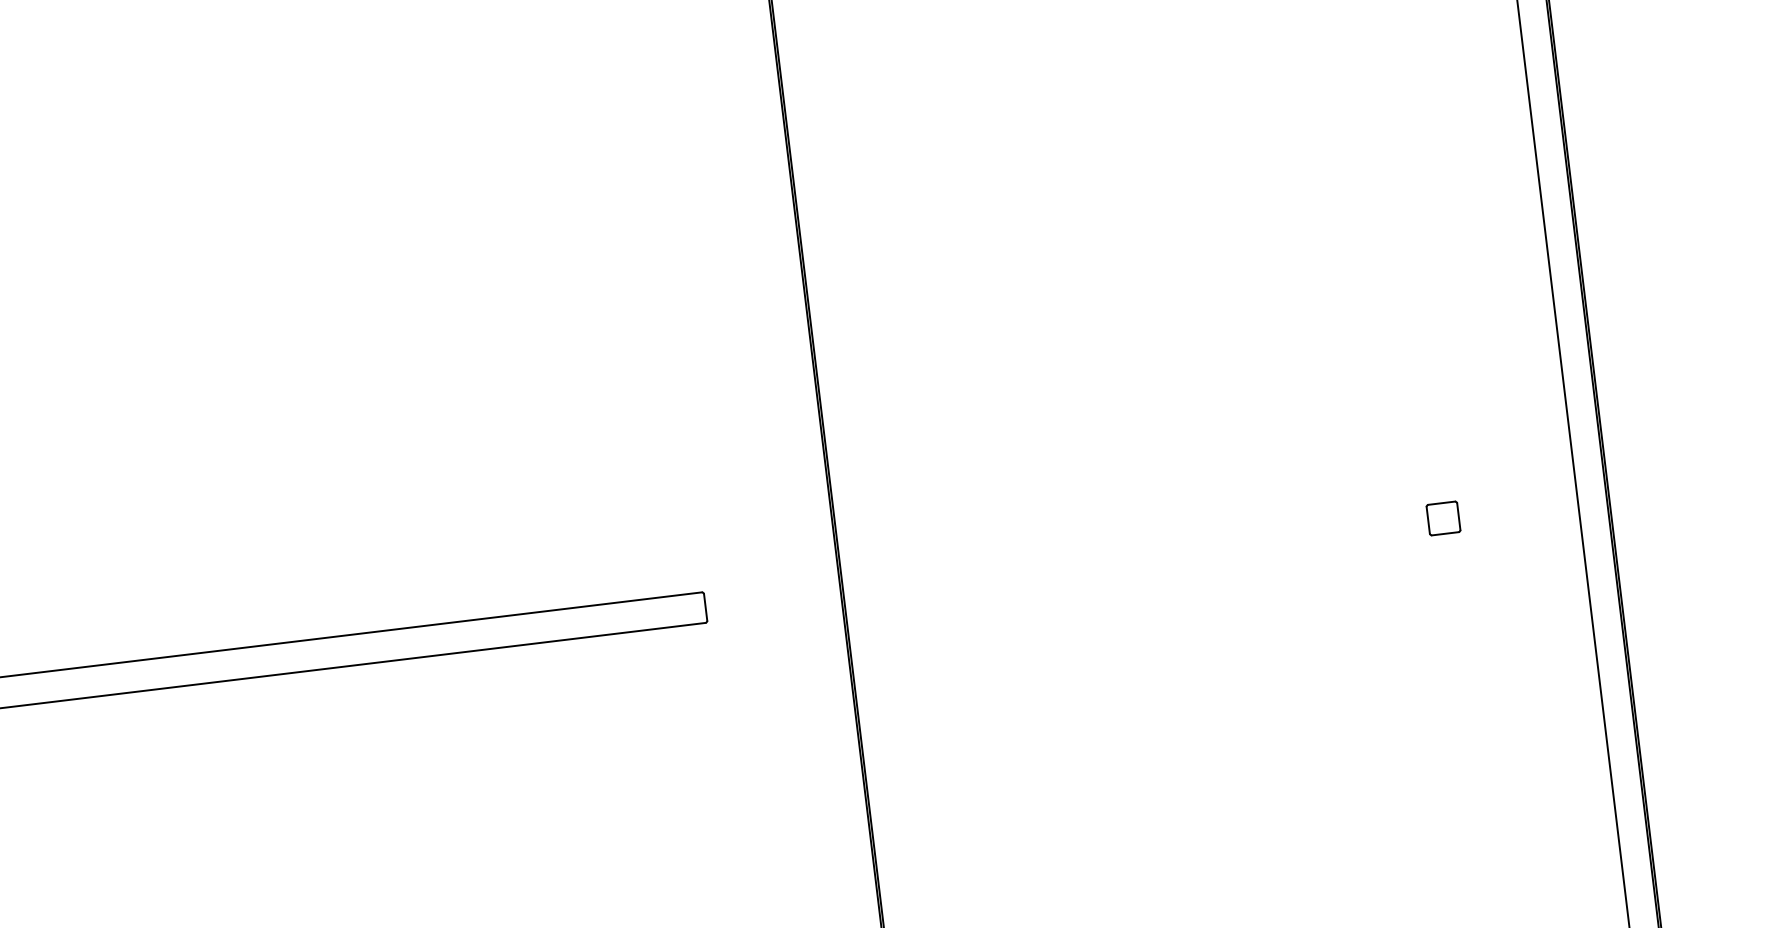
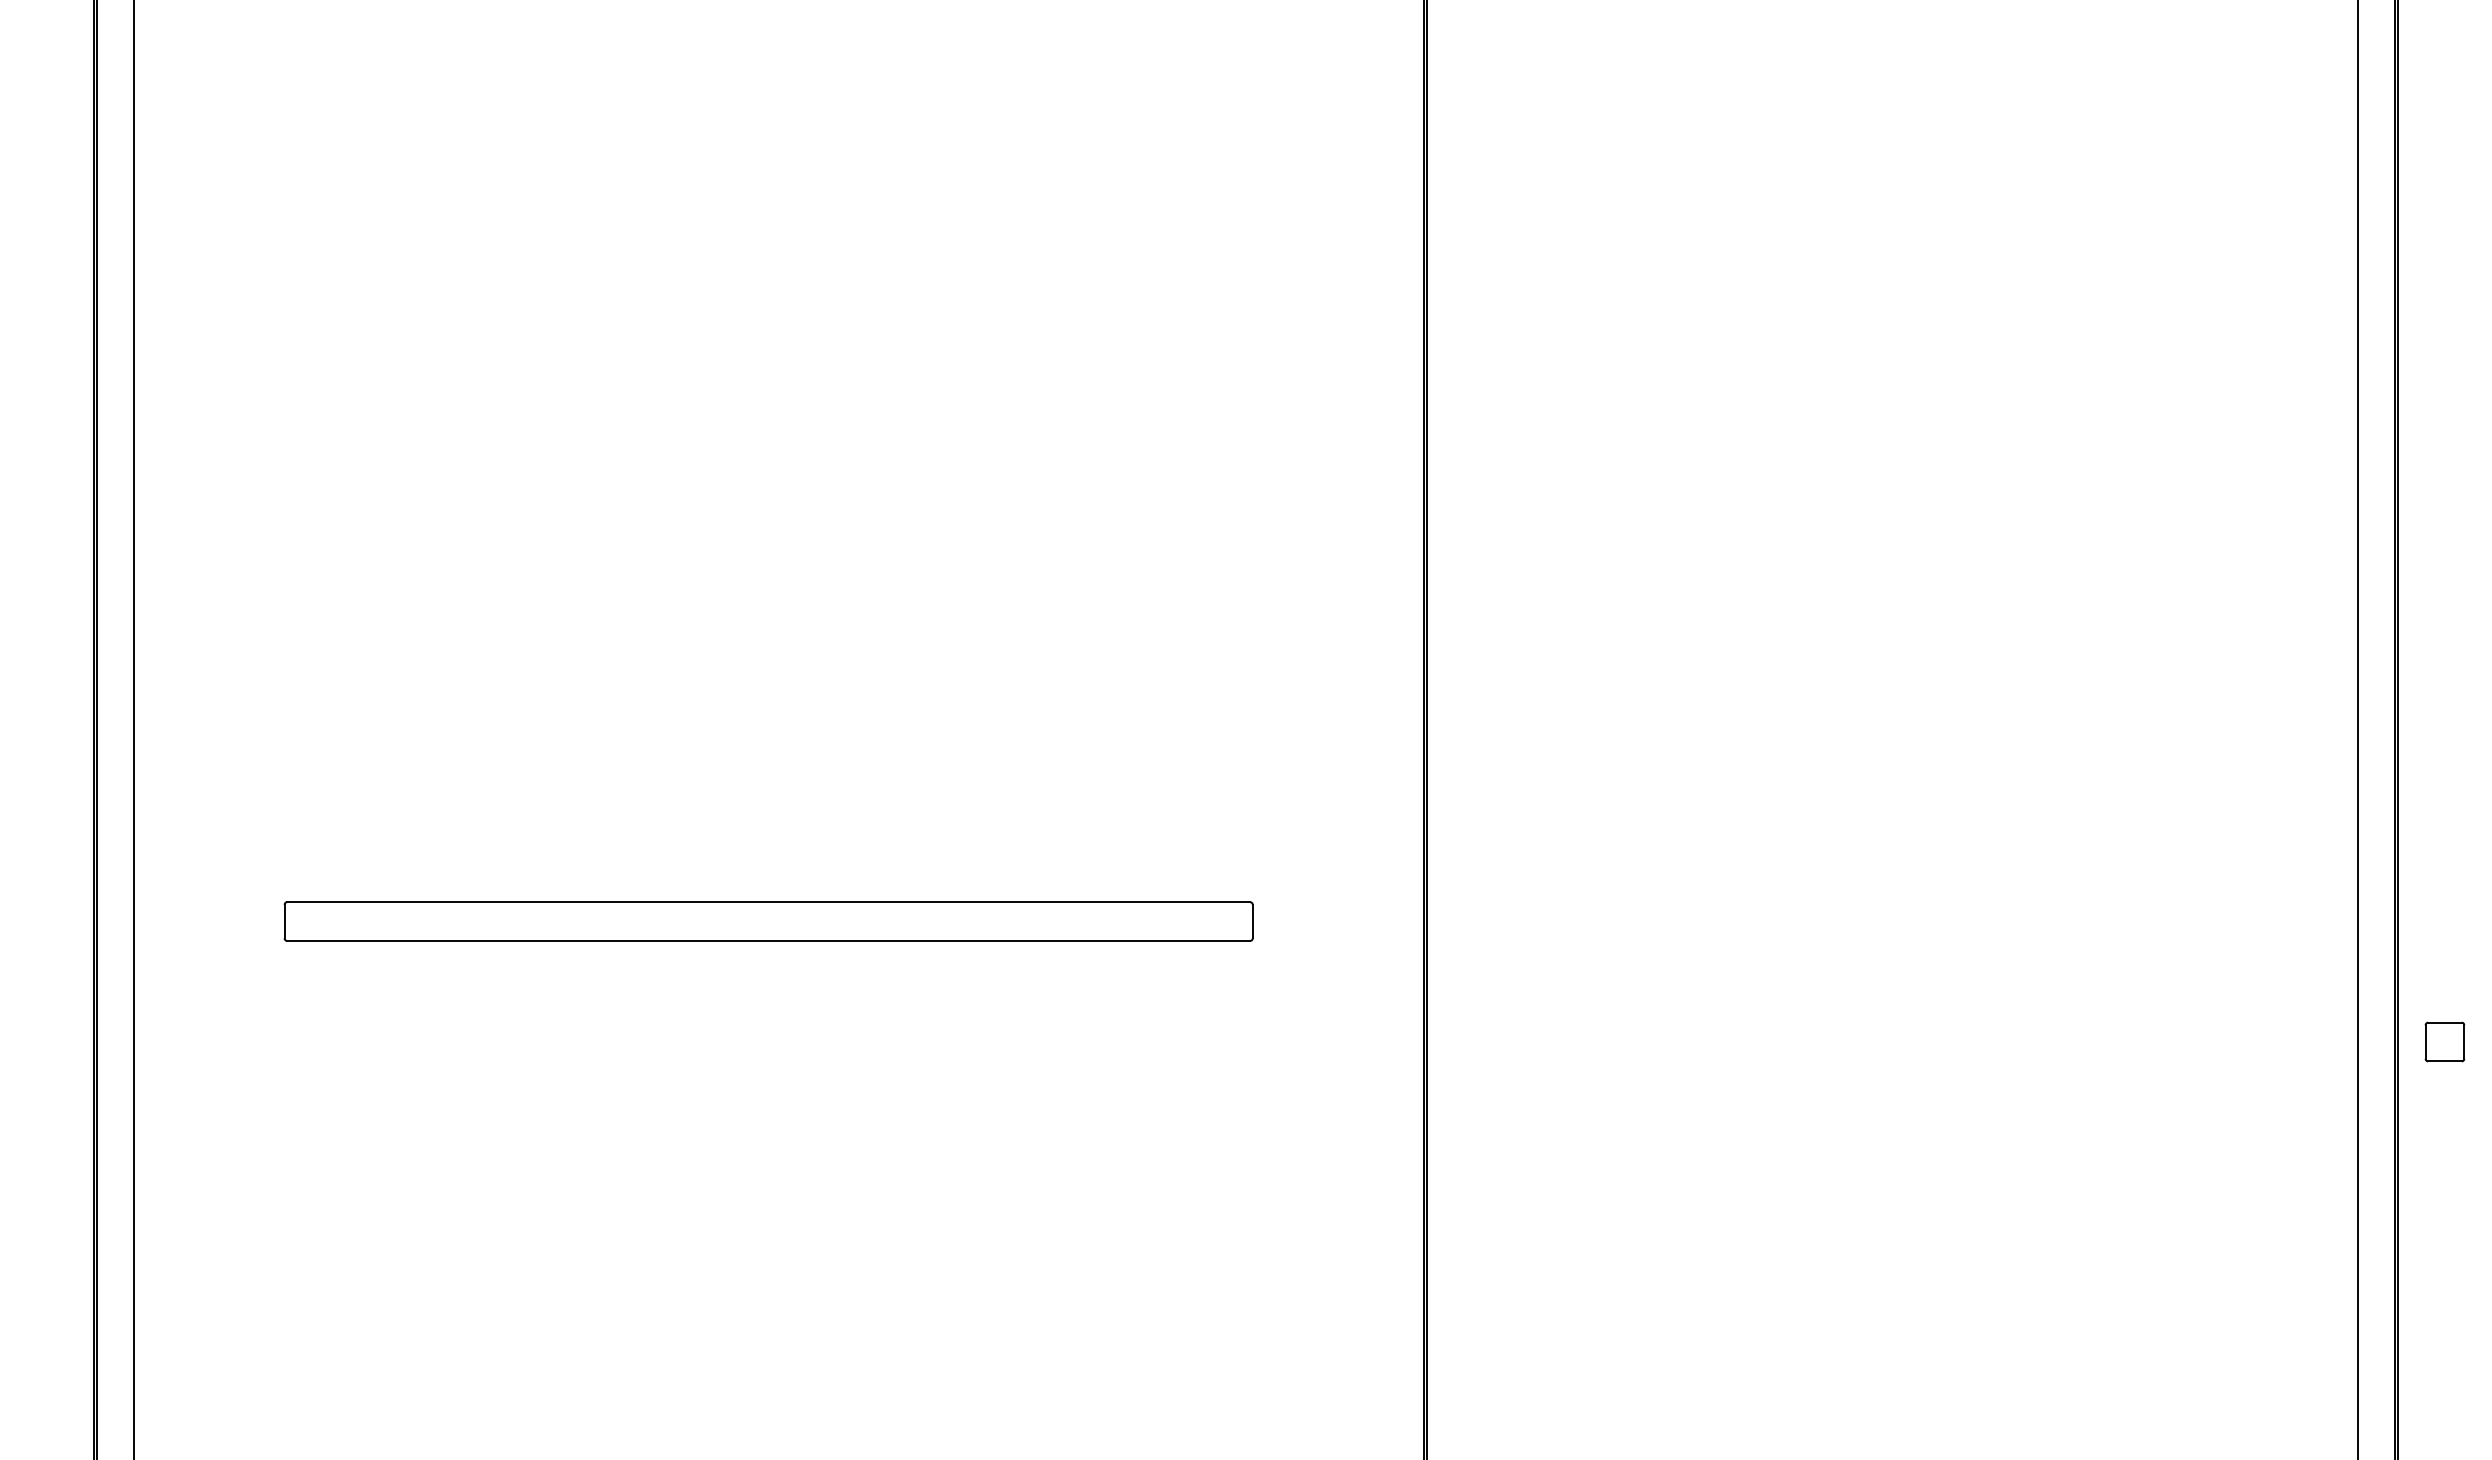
part: (1443, 518) -> (2444, 1041), moved

